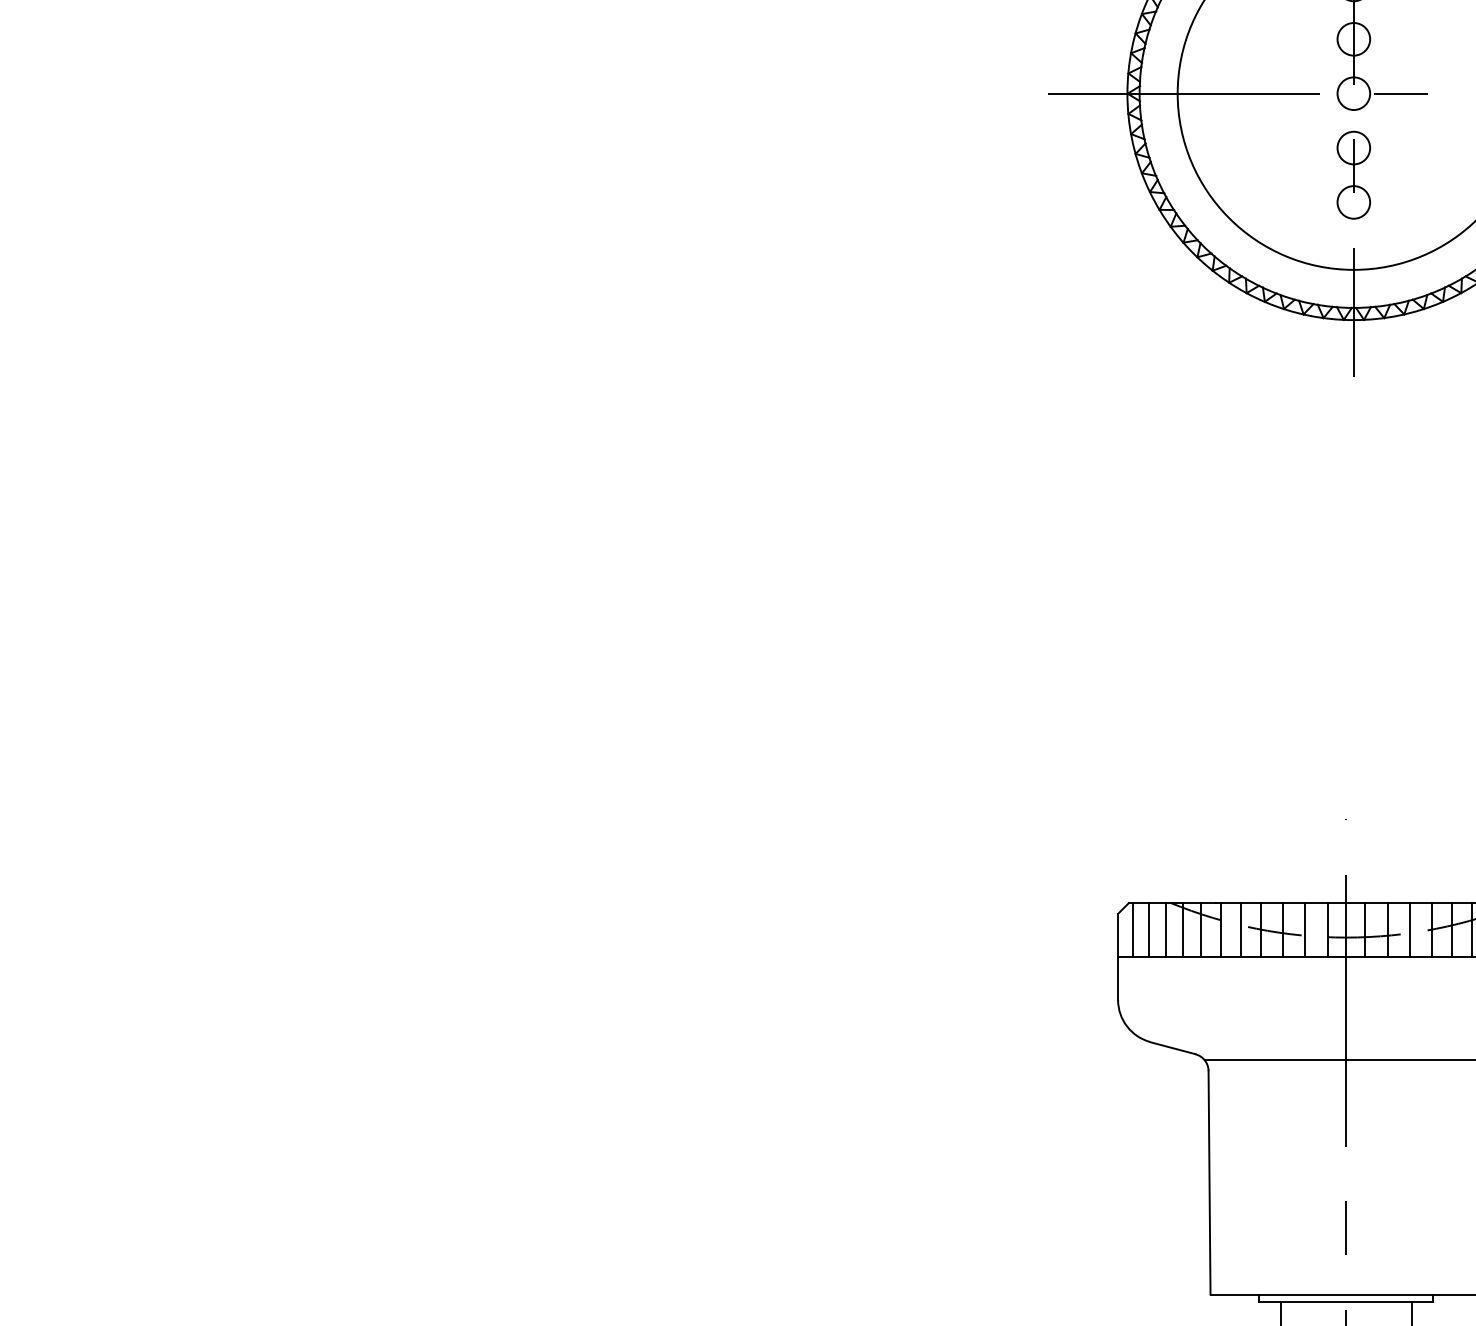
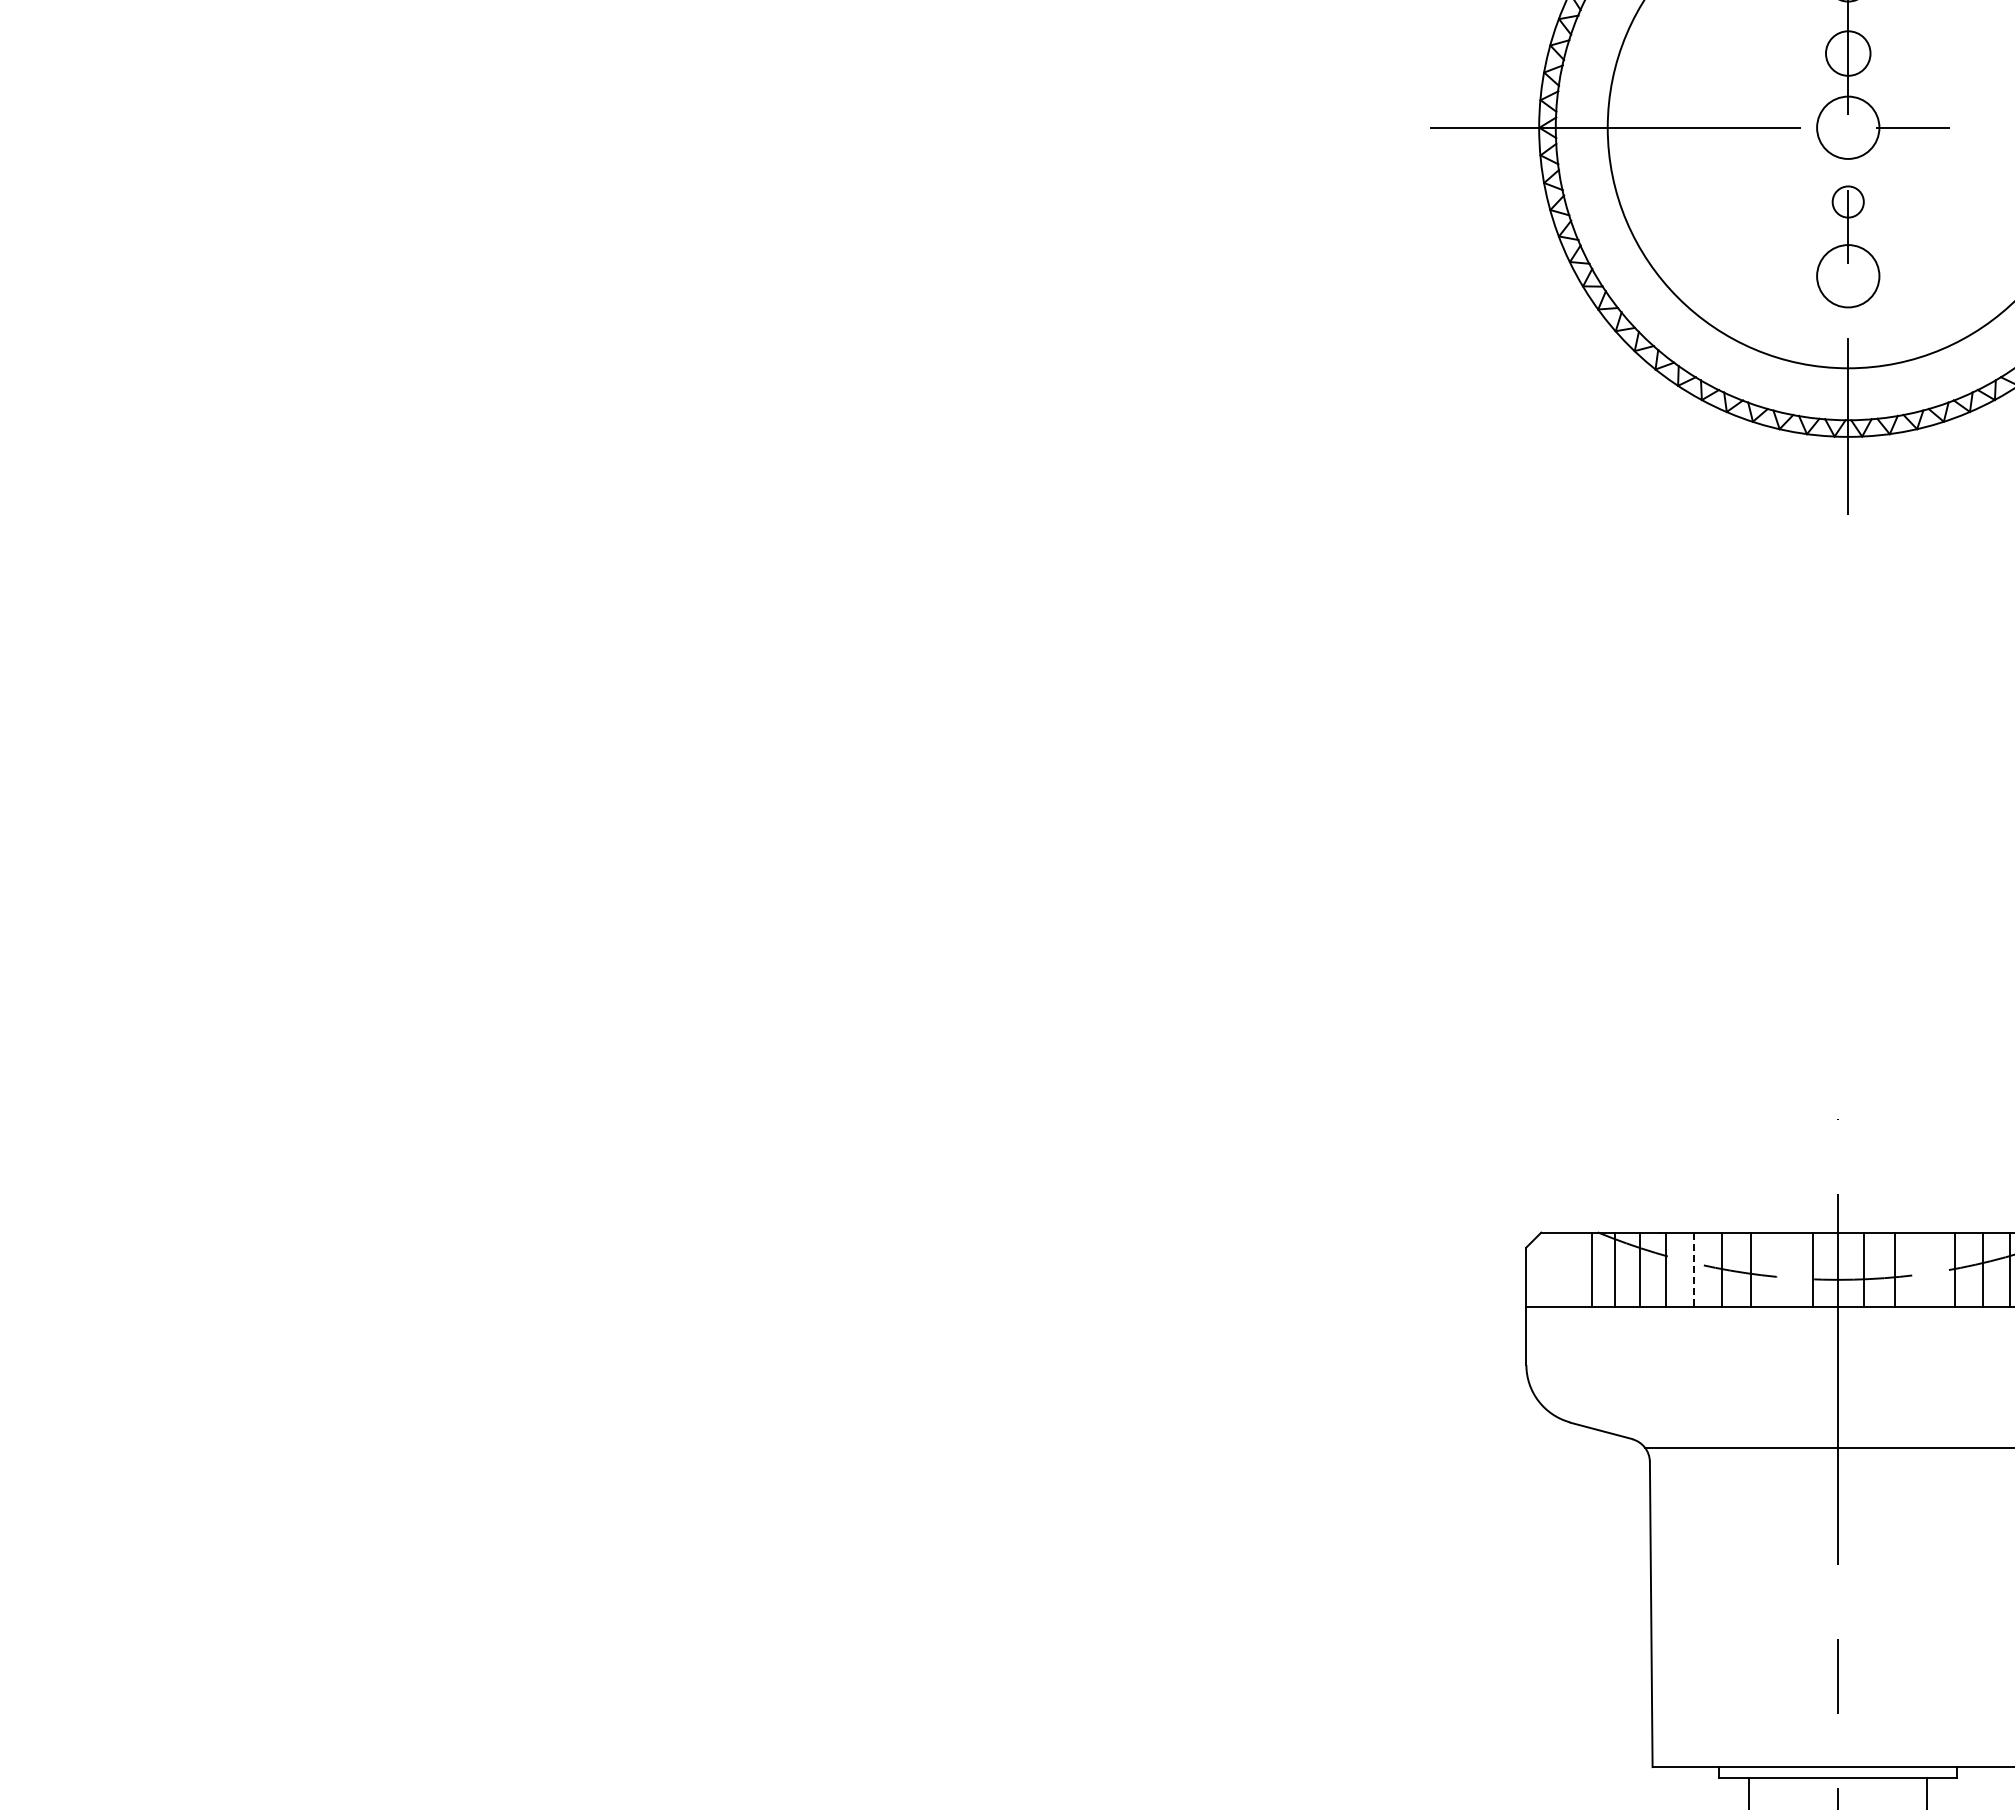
circle: (1353, 93) -> (1847, 127), size x1.4
circle: (1353, 147) -> (1847, 201), size x0.7
circle: (1353, 202) -> (1847, 276), size x1.4
line: (1133, 929) -> (1547, 1269), removed
line: (1148, 929) -> (1568, 1269), removed
line: (1304, 929) -> (1781, 1269), removed
line: (1410, 929) -> (1925, 1269), removed
line: (1240, 930) -> (1693, 1270), solid -> dashed

